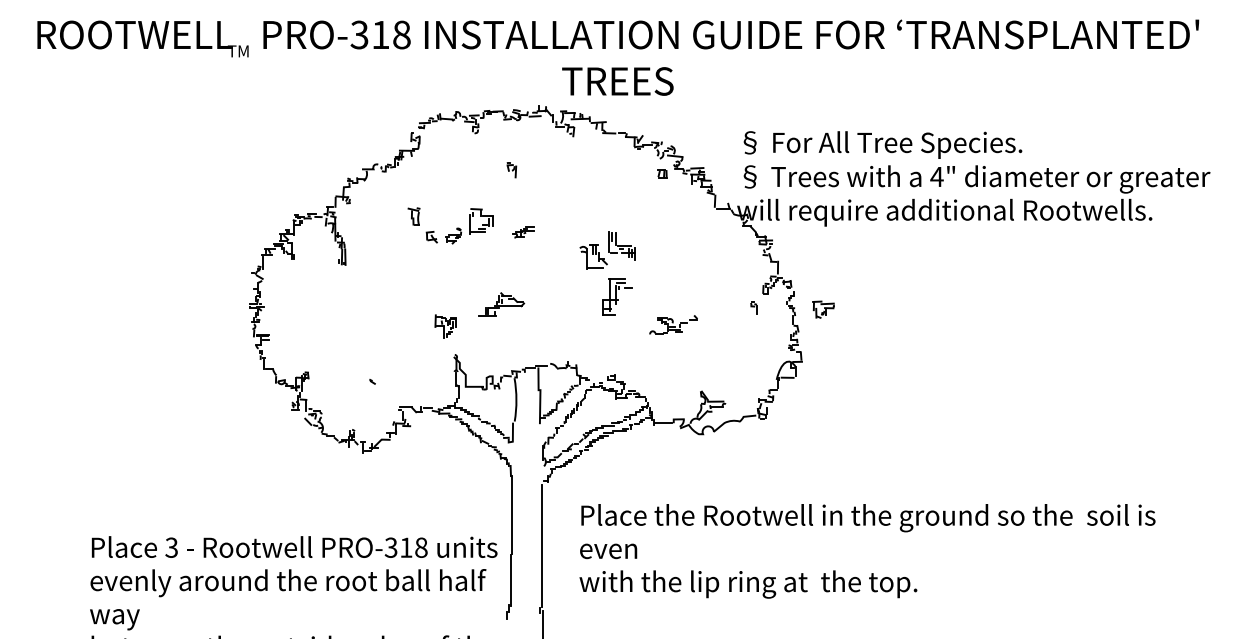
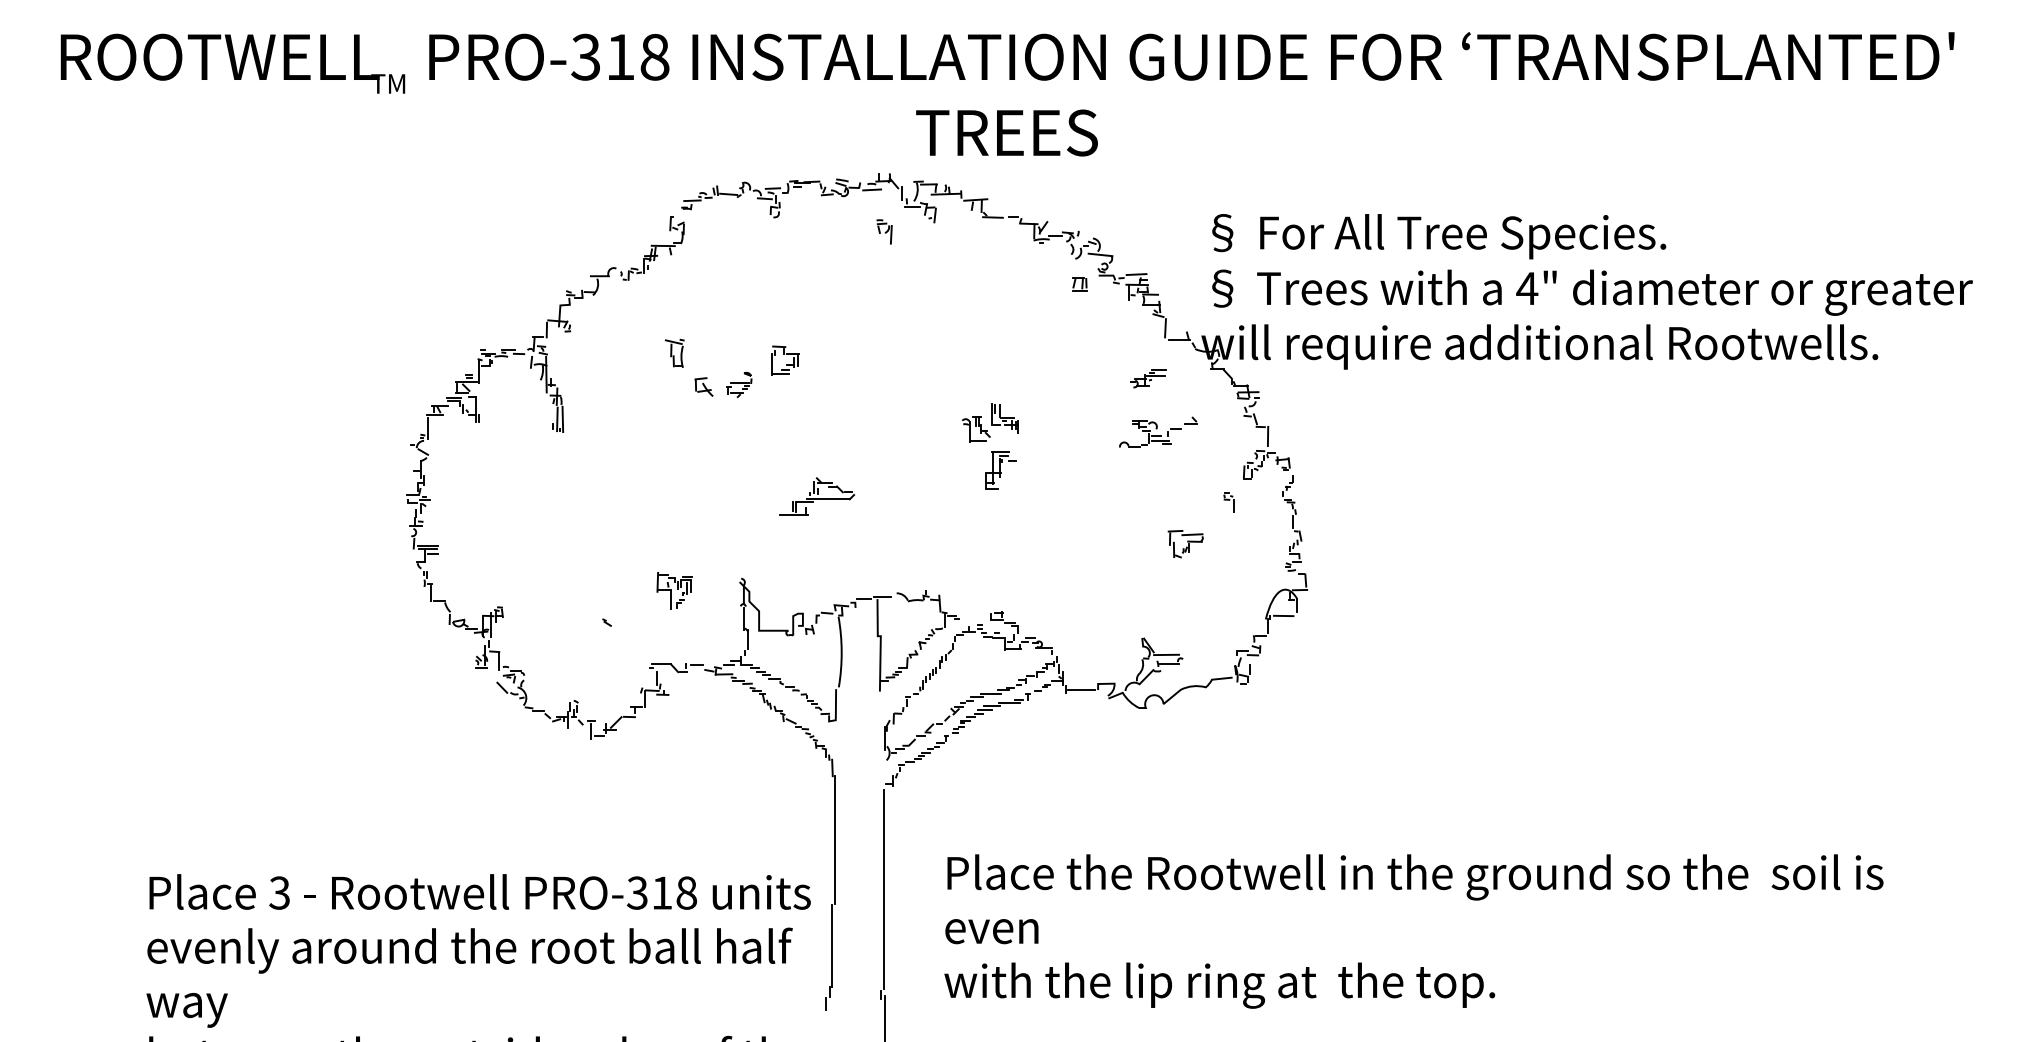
part: (511, 170) -> (884, 232), moved
part: (481, 220) -> (784, 359), size x0.71
part: (523, 232) -> (1148, 379), moved
part: (607, 273) -> (990, 446), size x0.62
part: (823, 309) -> (1185, 543), moved
part: (673, 324) -> (1158, 431), moved
part: (445, 326) -> (673, 591), moved
text: (867, 551) -> (1413, 931), moved

